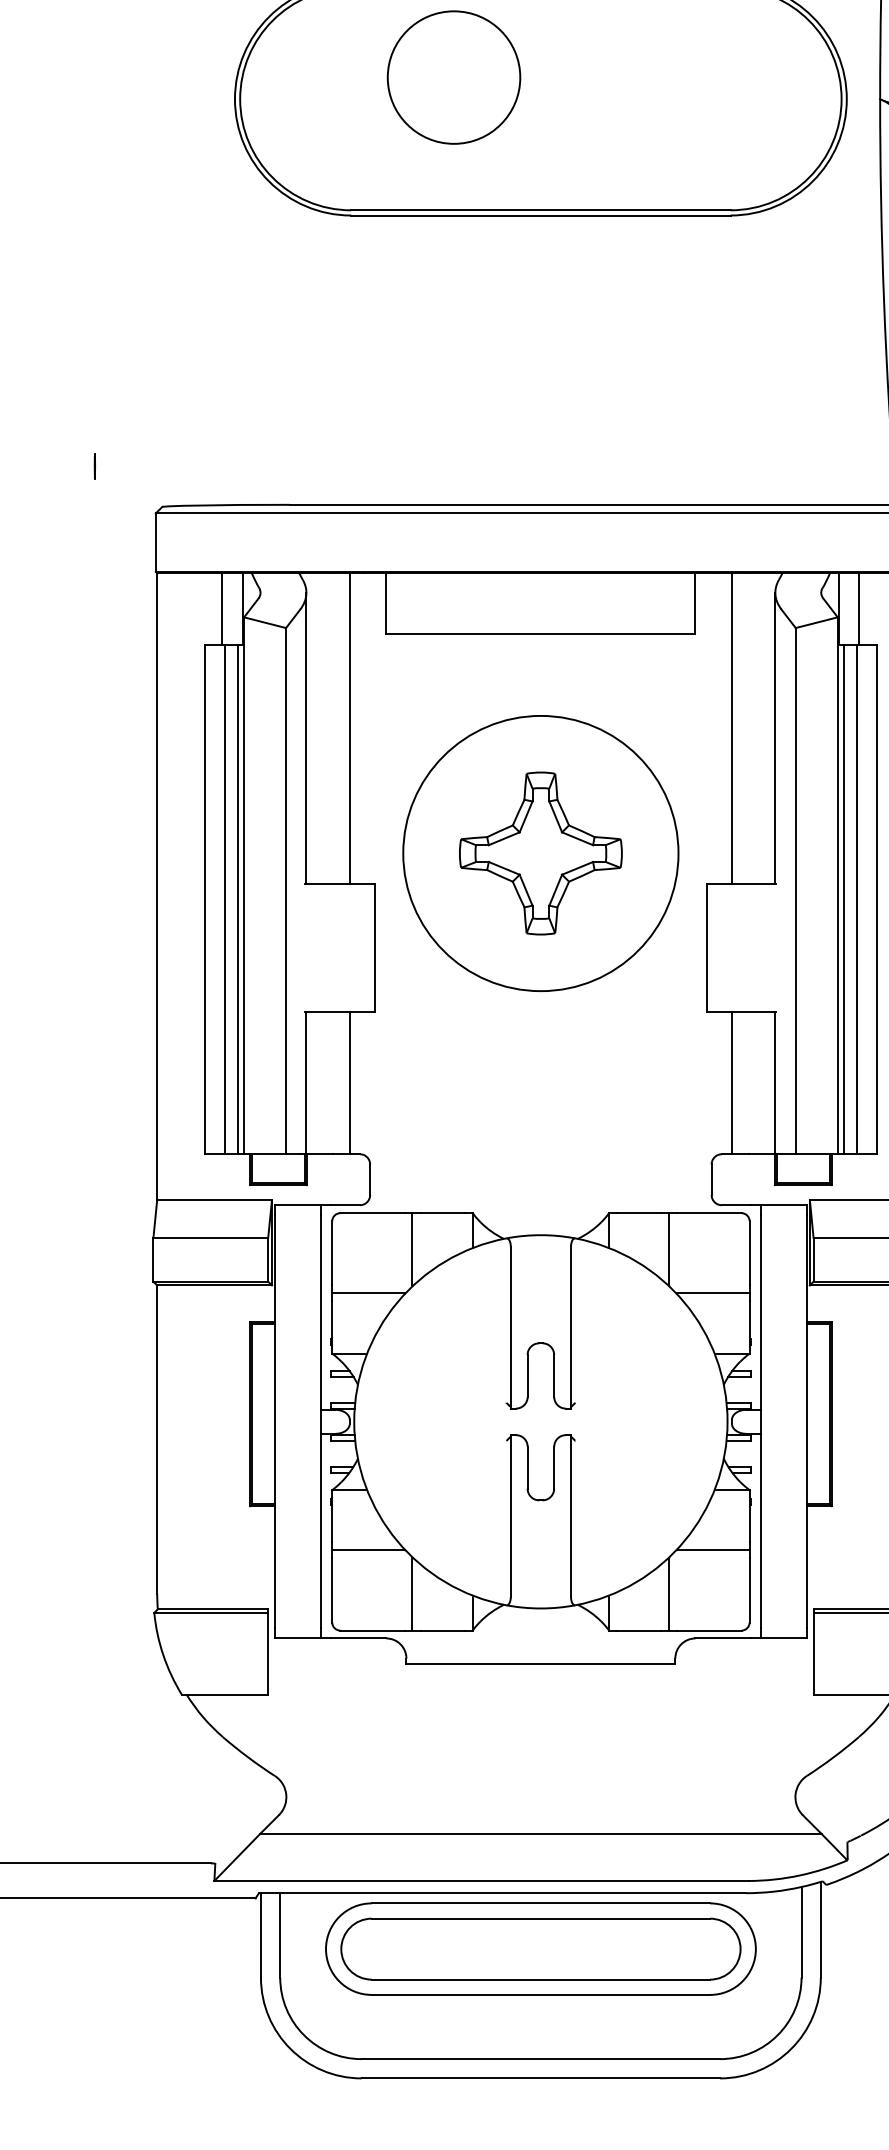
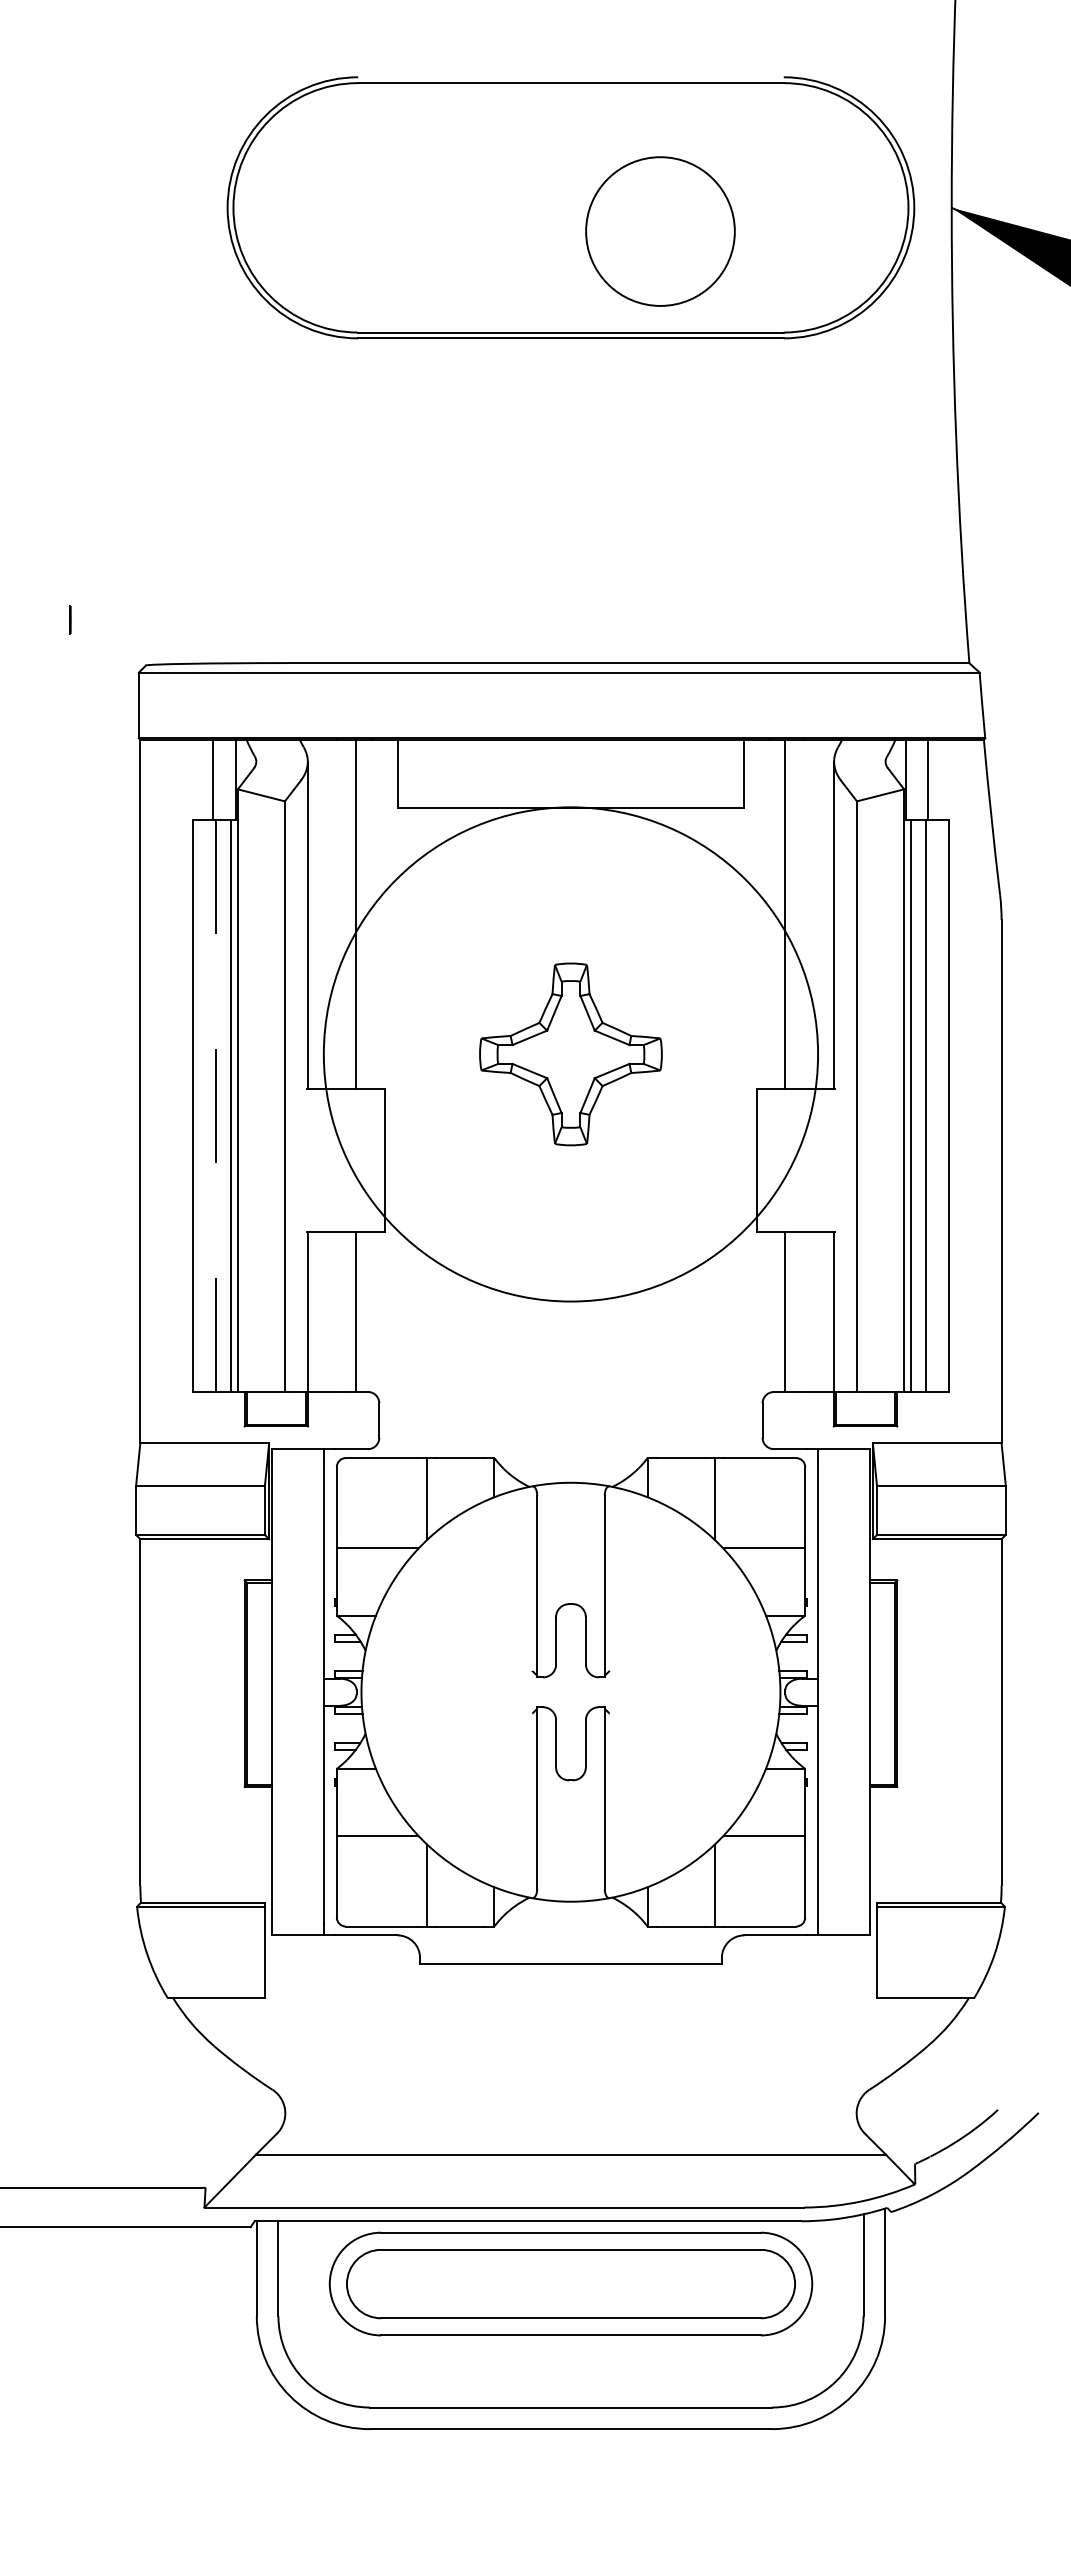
circle: (454, 77) -> (660, 231), moved
circle: (540, 852) -> (570, 1053), size x1.6
line: (225, 899) -> (216, 1105), solid -> dashed

